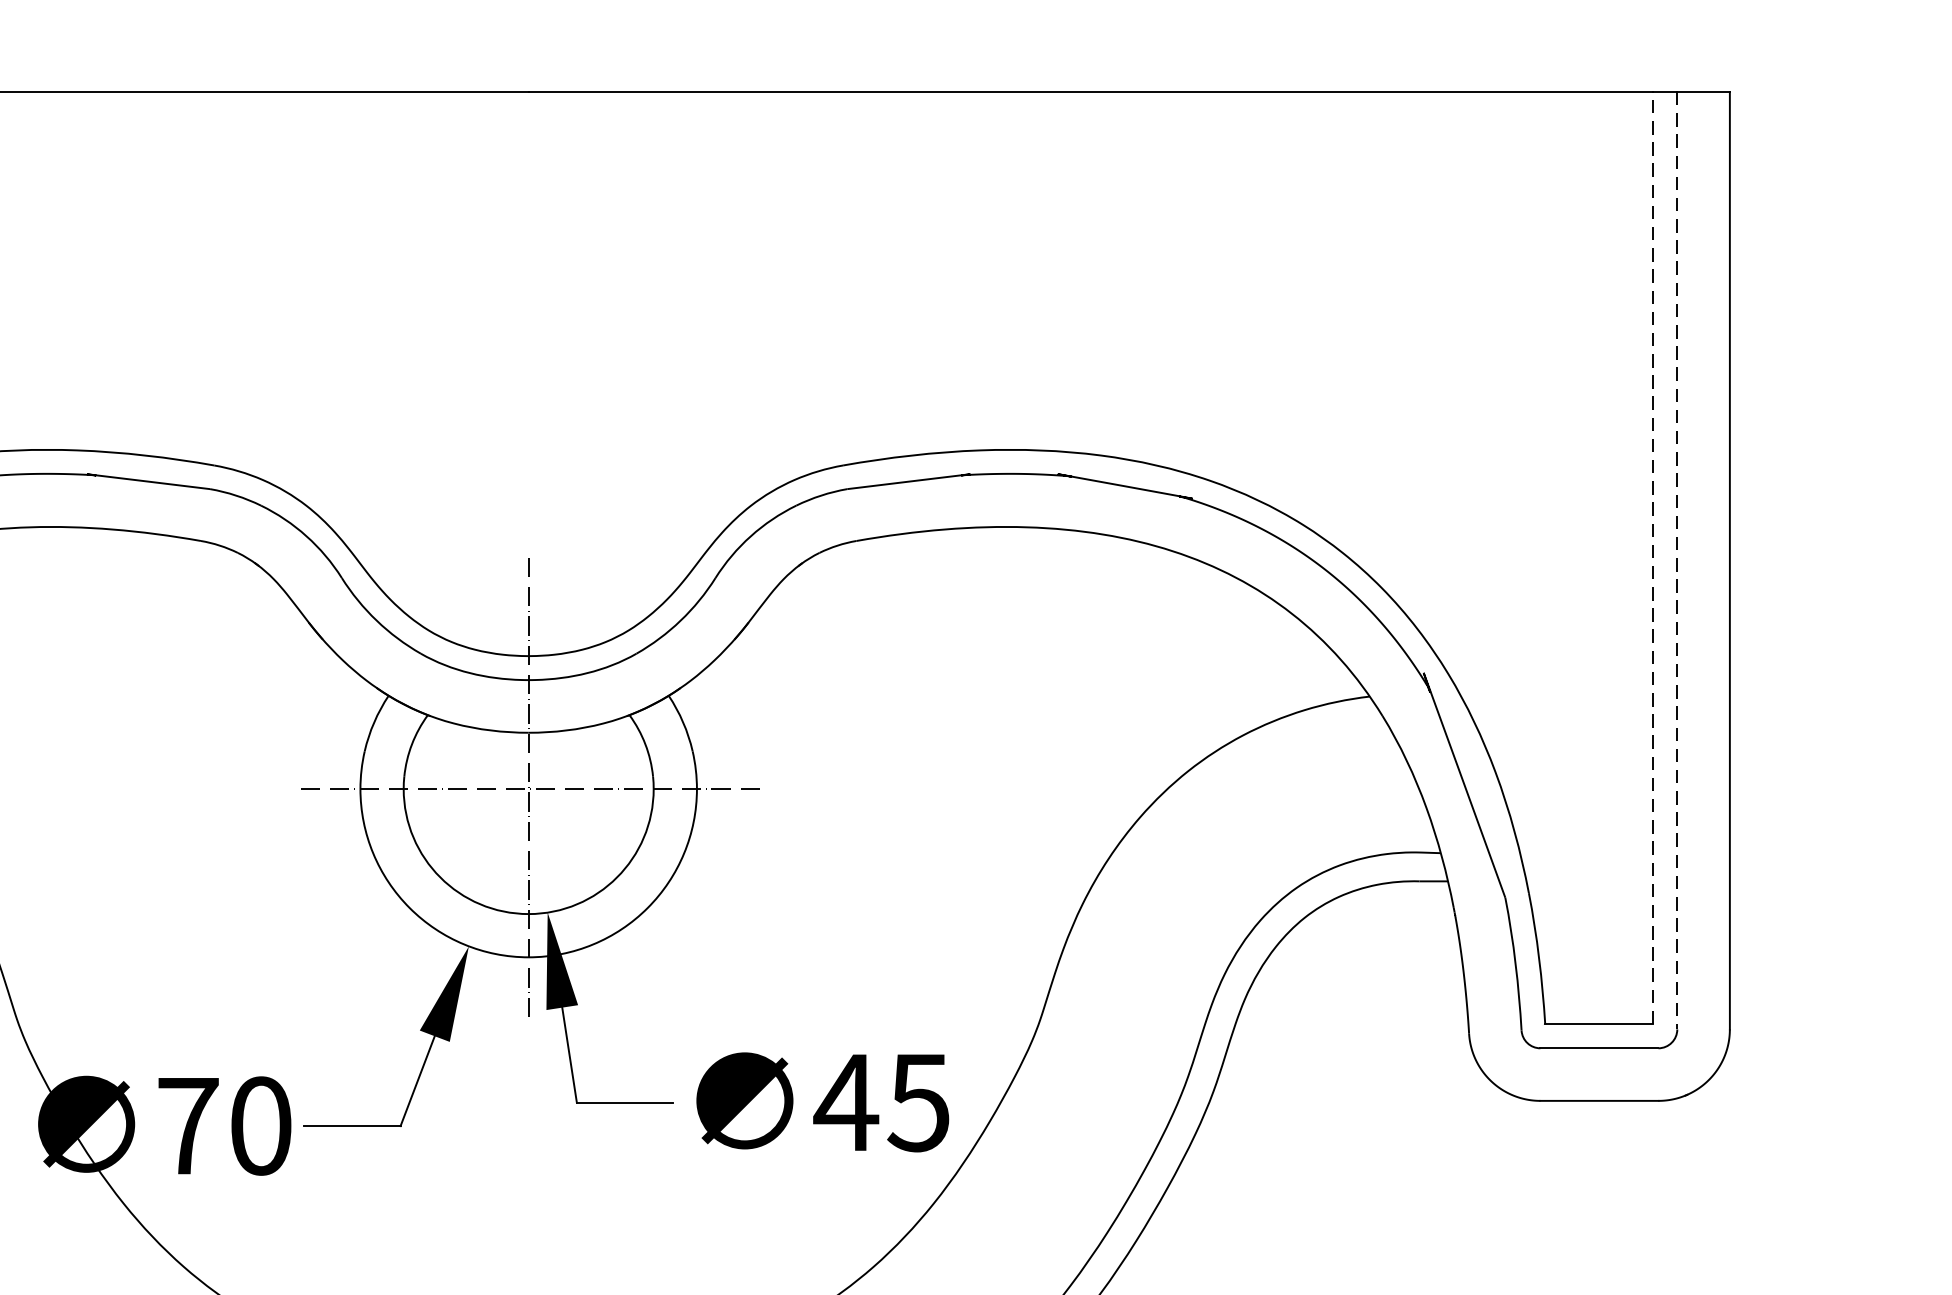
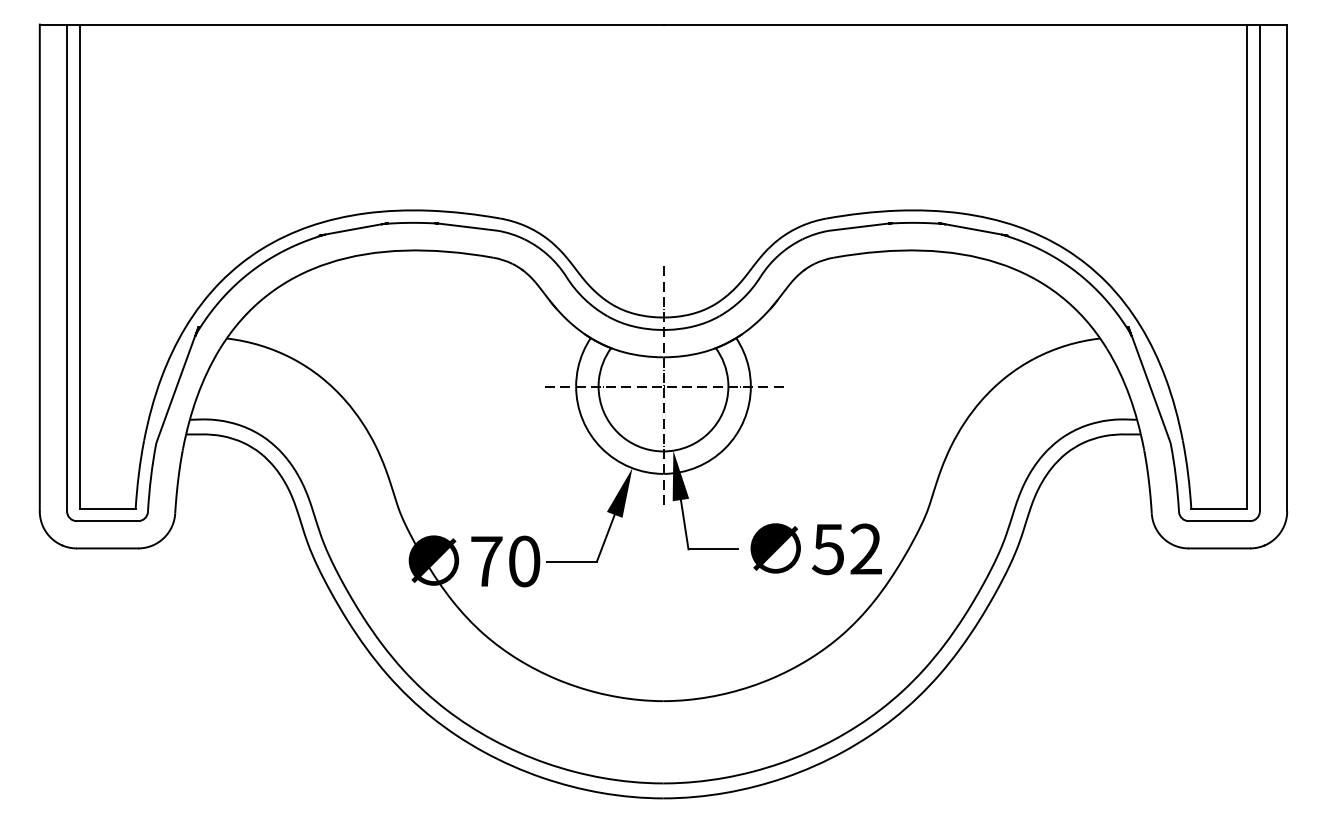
line: (1653, 557) -> (1247, 266), dashed -> solid
line: (1676, 561) -> (1259, 268), dashed -> solid
text: (881, 1102) -> (846, 549), 45 -> 52

